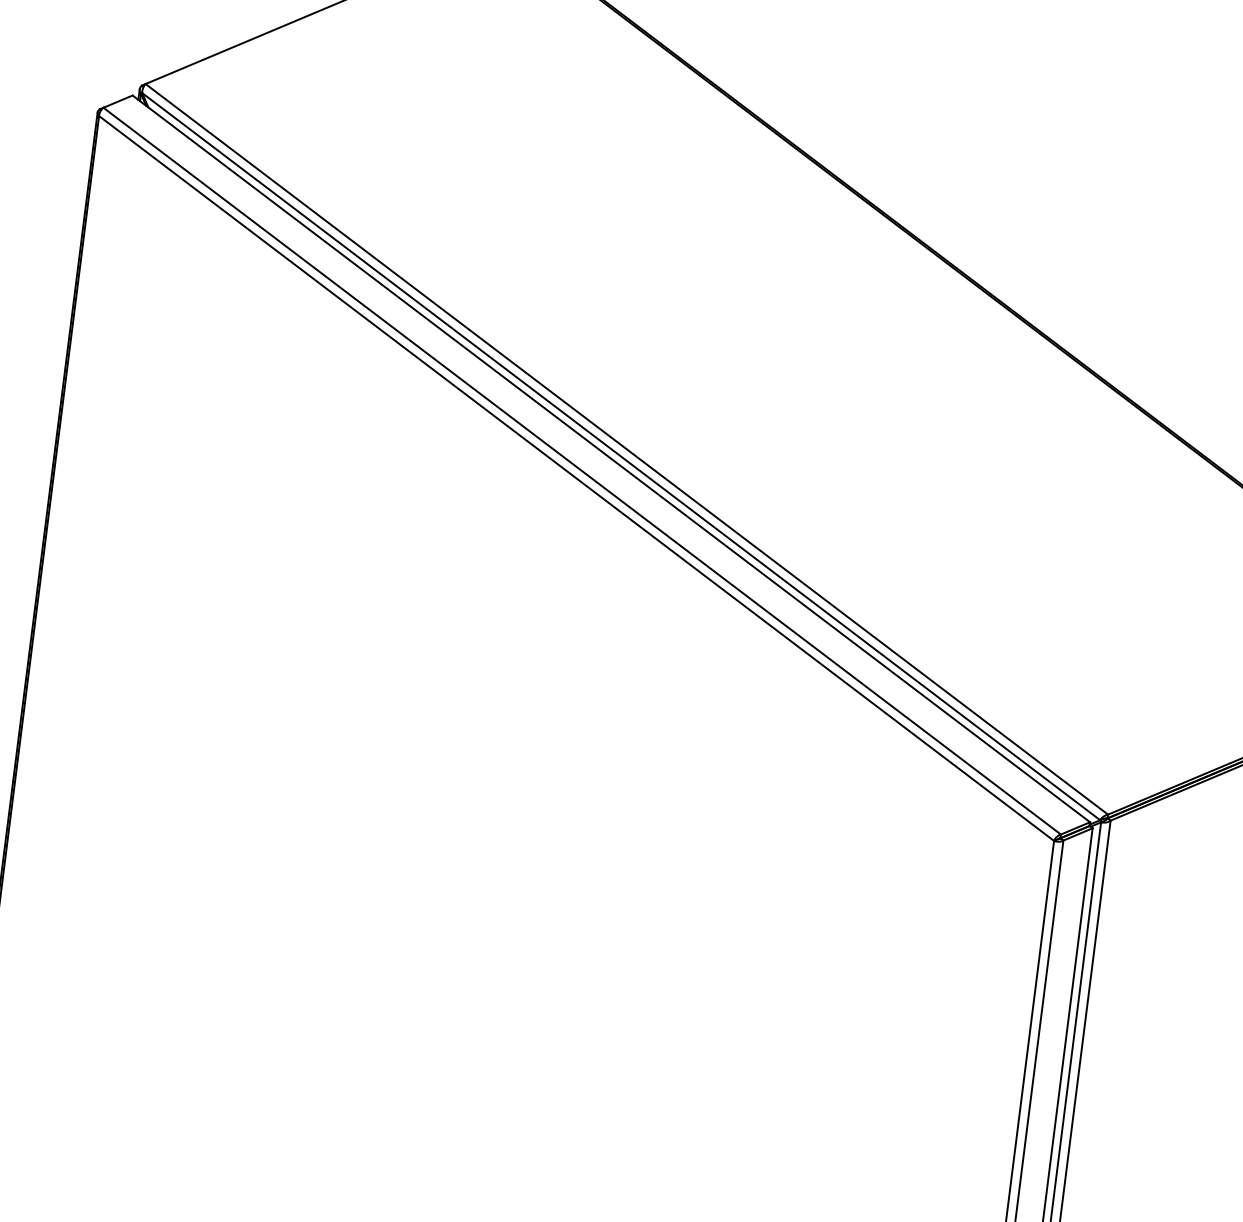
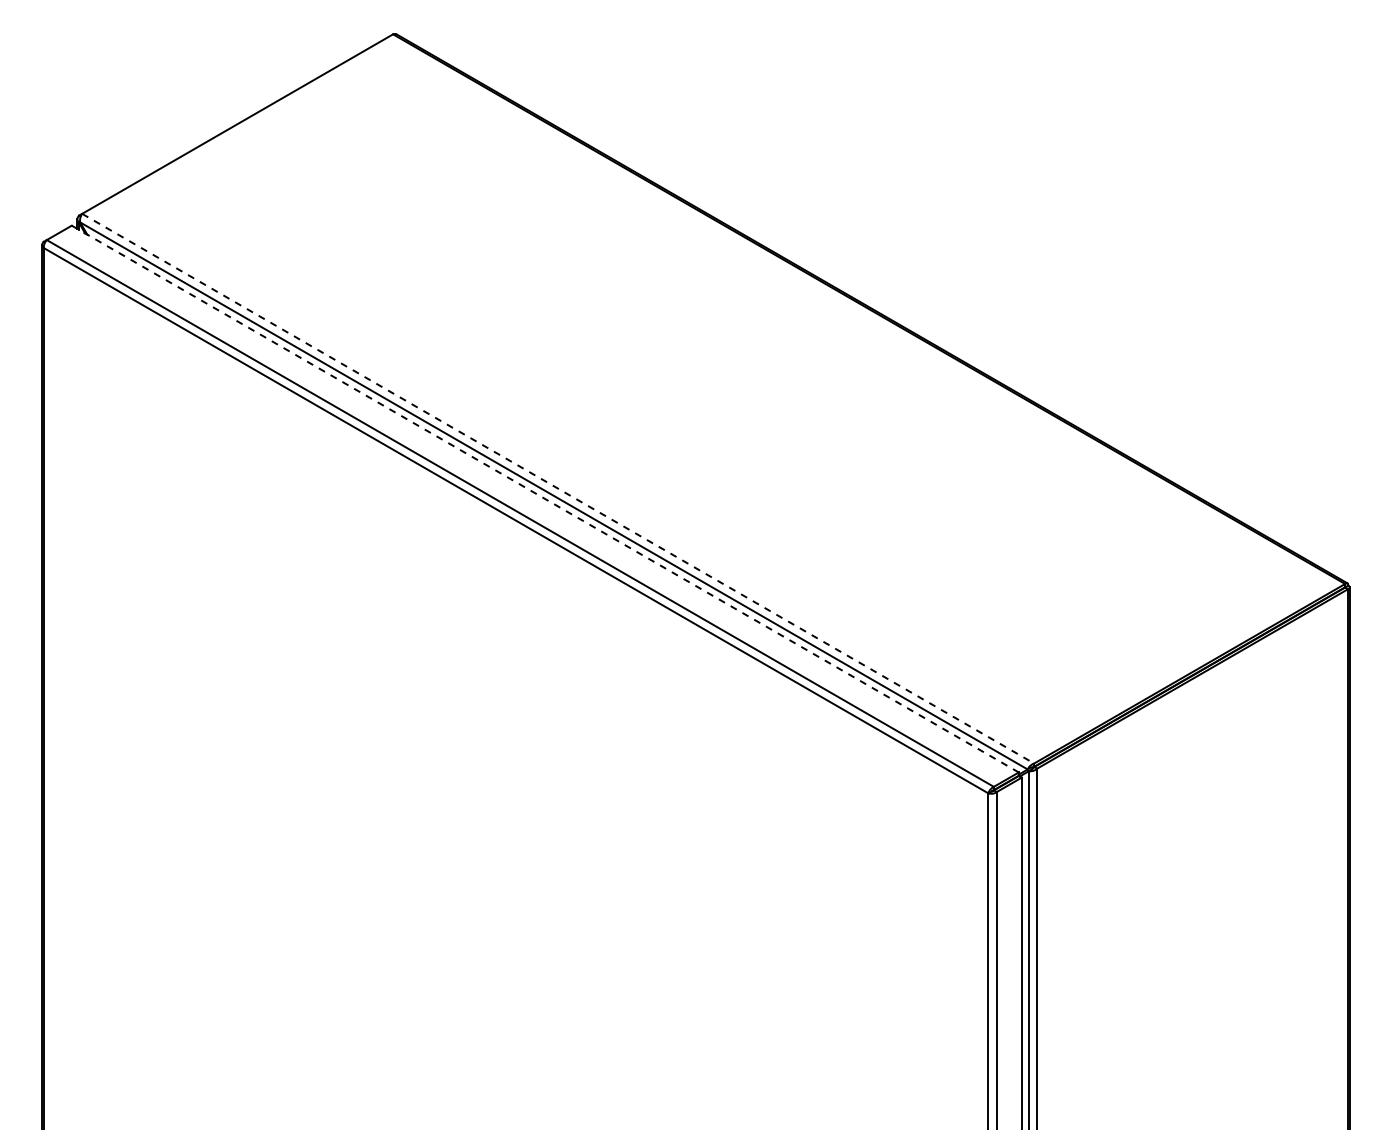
line: (627, 449) -> (558, 488), solid -> dashed
line: (611, 459) -> (545, 499), solid -> dashed

